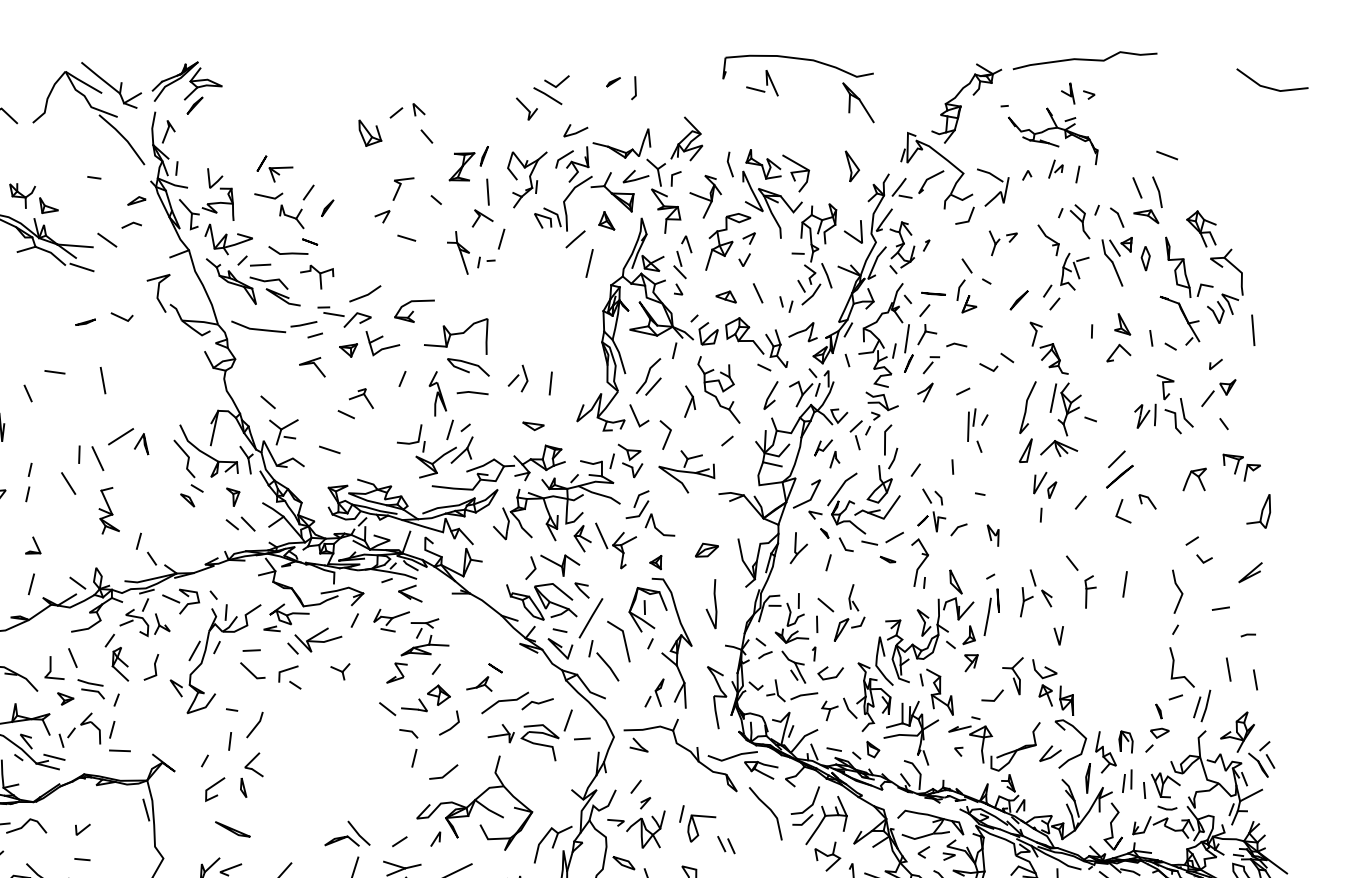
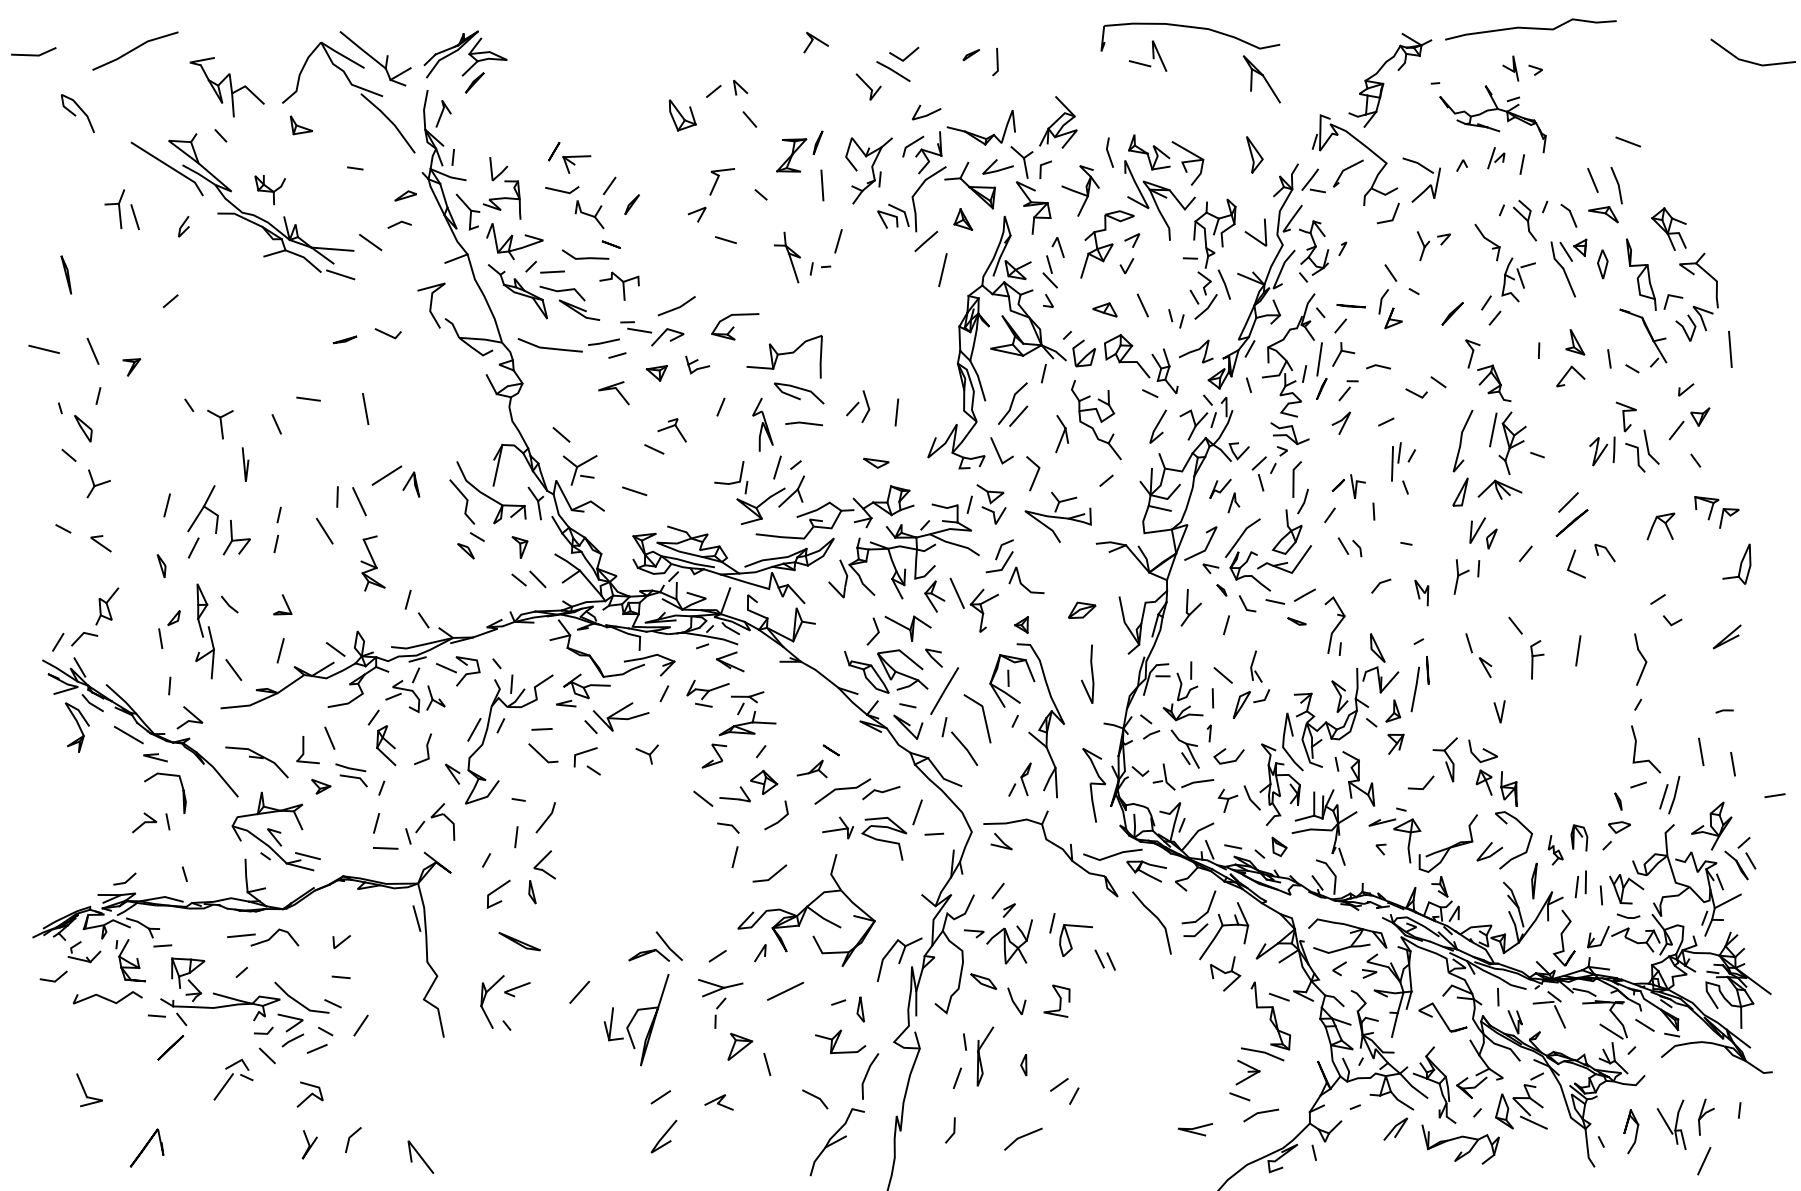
part: (48, 205) -> (301, 125), moved
part: (482, 218) -> (815, 42), moved
part: (382, 343) -> (697, 364), size x0.6
part: (931, 521) -> (1348, 486), moved
part: (1026, 601) -> (1461, 576), moved
line: (1220, 608) -> (1774, 795), moved
part: (80, 729) -> (430, 823), moved
part: (1105, 751) -> (1555, 849), size x0.6

